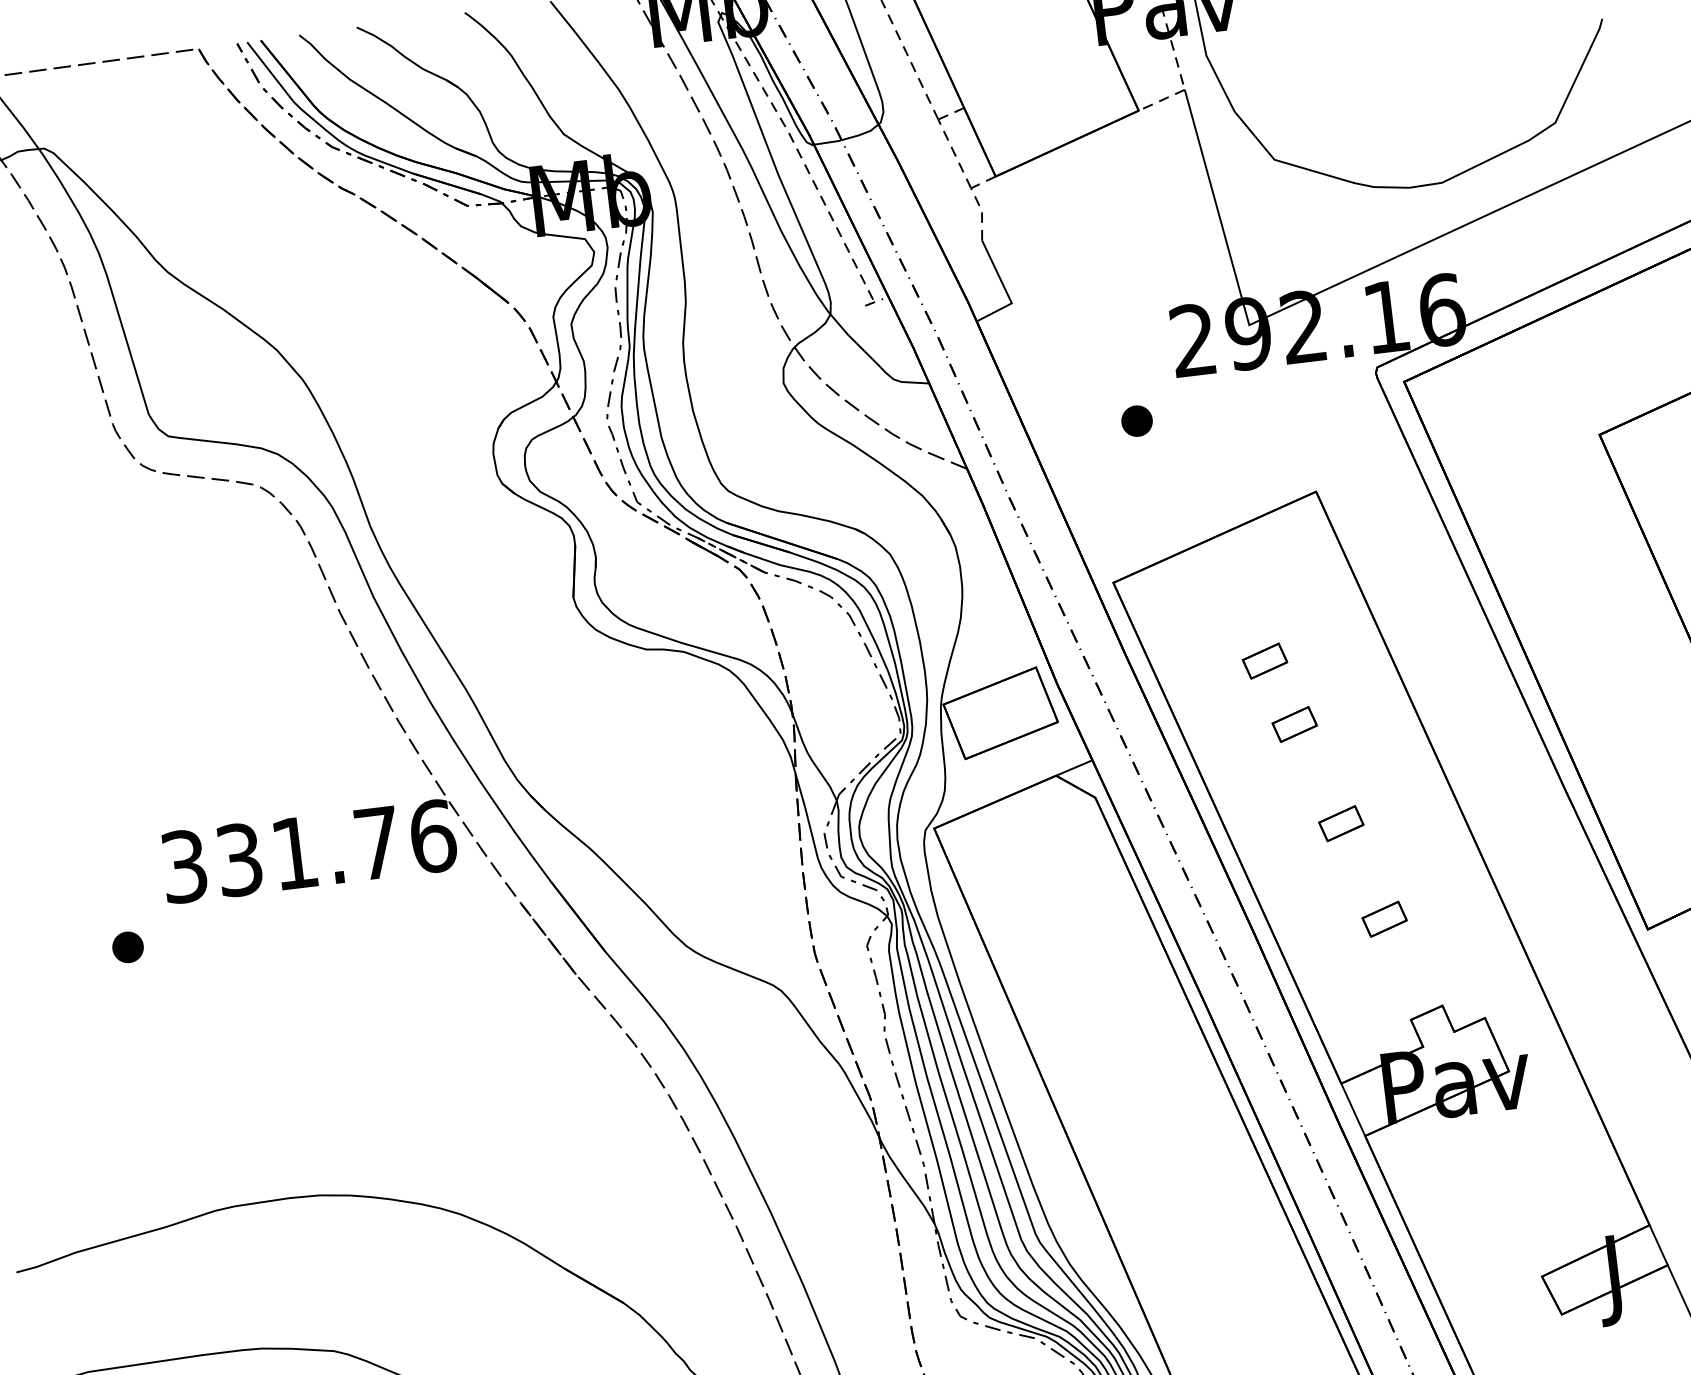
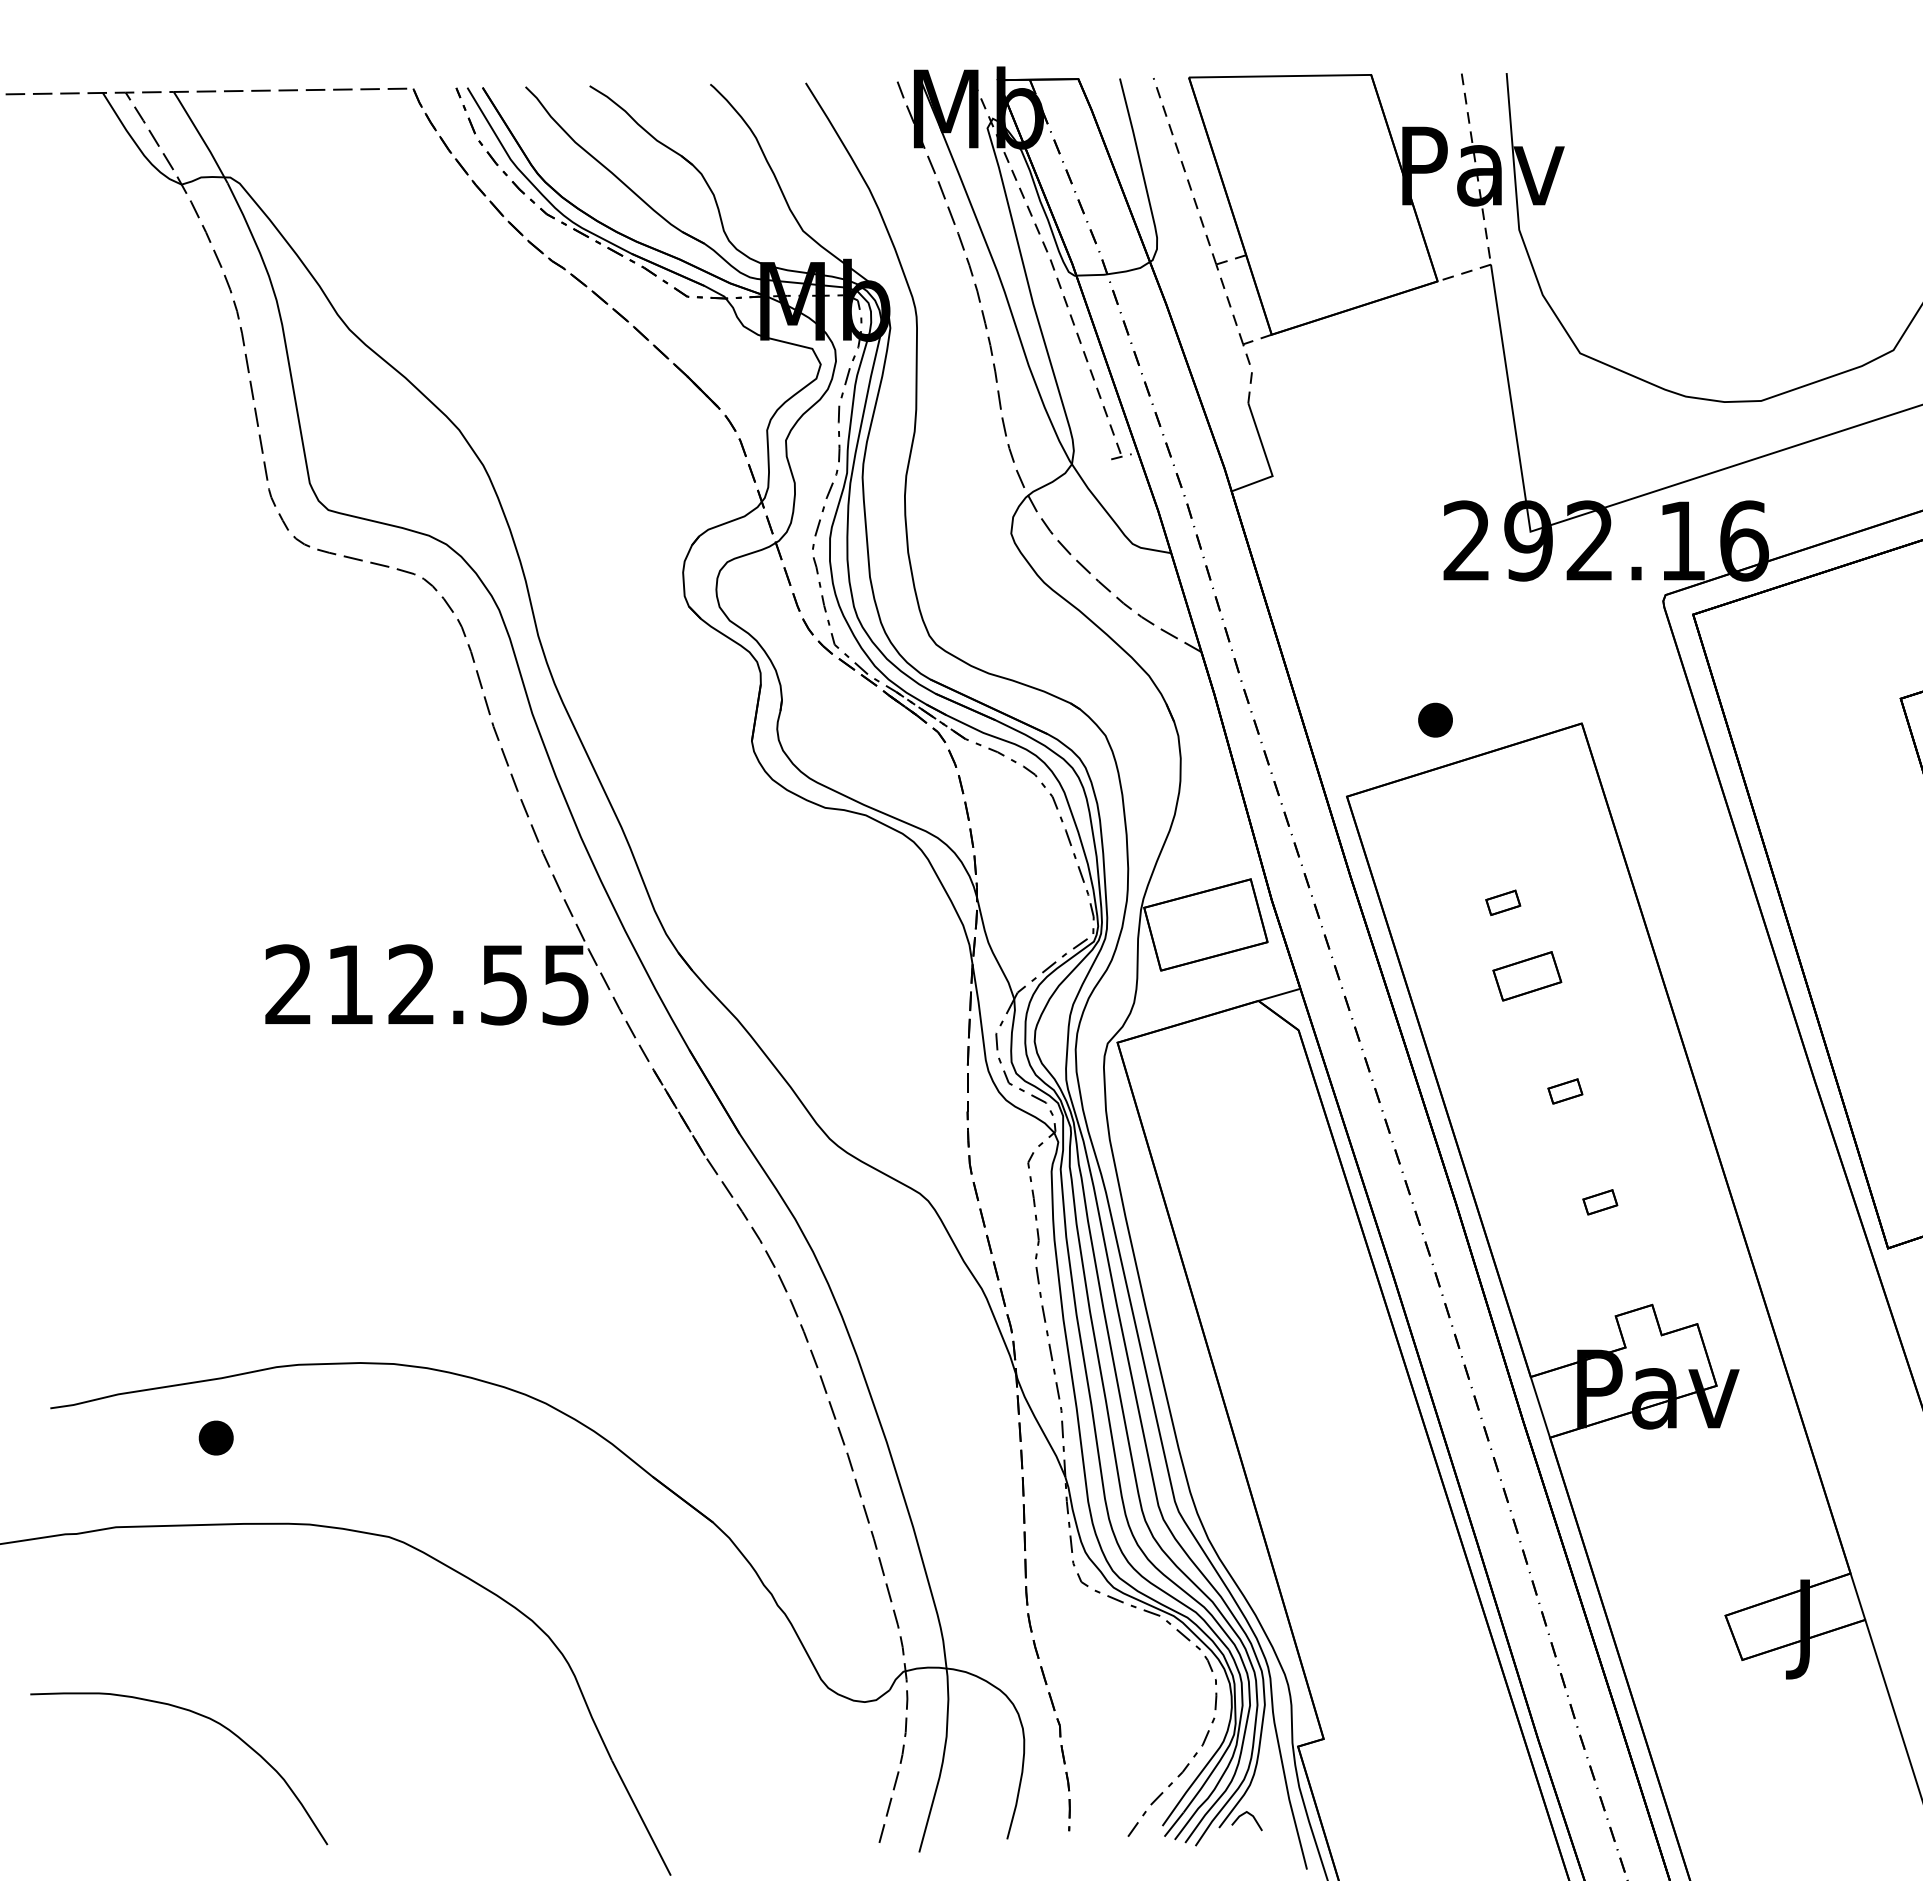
part: (1136, 420) -> (1435, 719), moved
part: (1265, 660) -> (1503, 902), size x0.7
part: (1294, 724) -> (1527, 976), size x1.4
part: (1341, 823) -> (1565, 1091), size x0.7
text: (308, 851) -> (427, 984), 331.76 -> 212.55
part: (1384, 919) -> (1600, 1202), size x0.7
part: (127, 946) -> (215, 1437), moved

